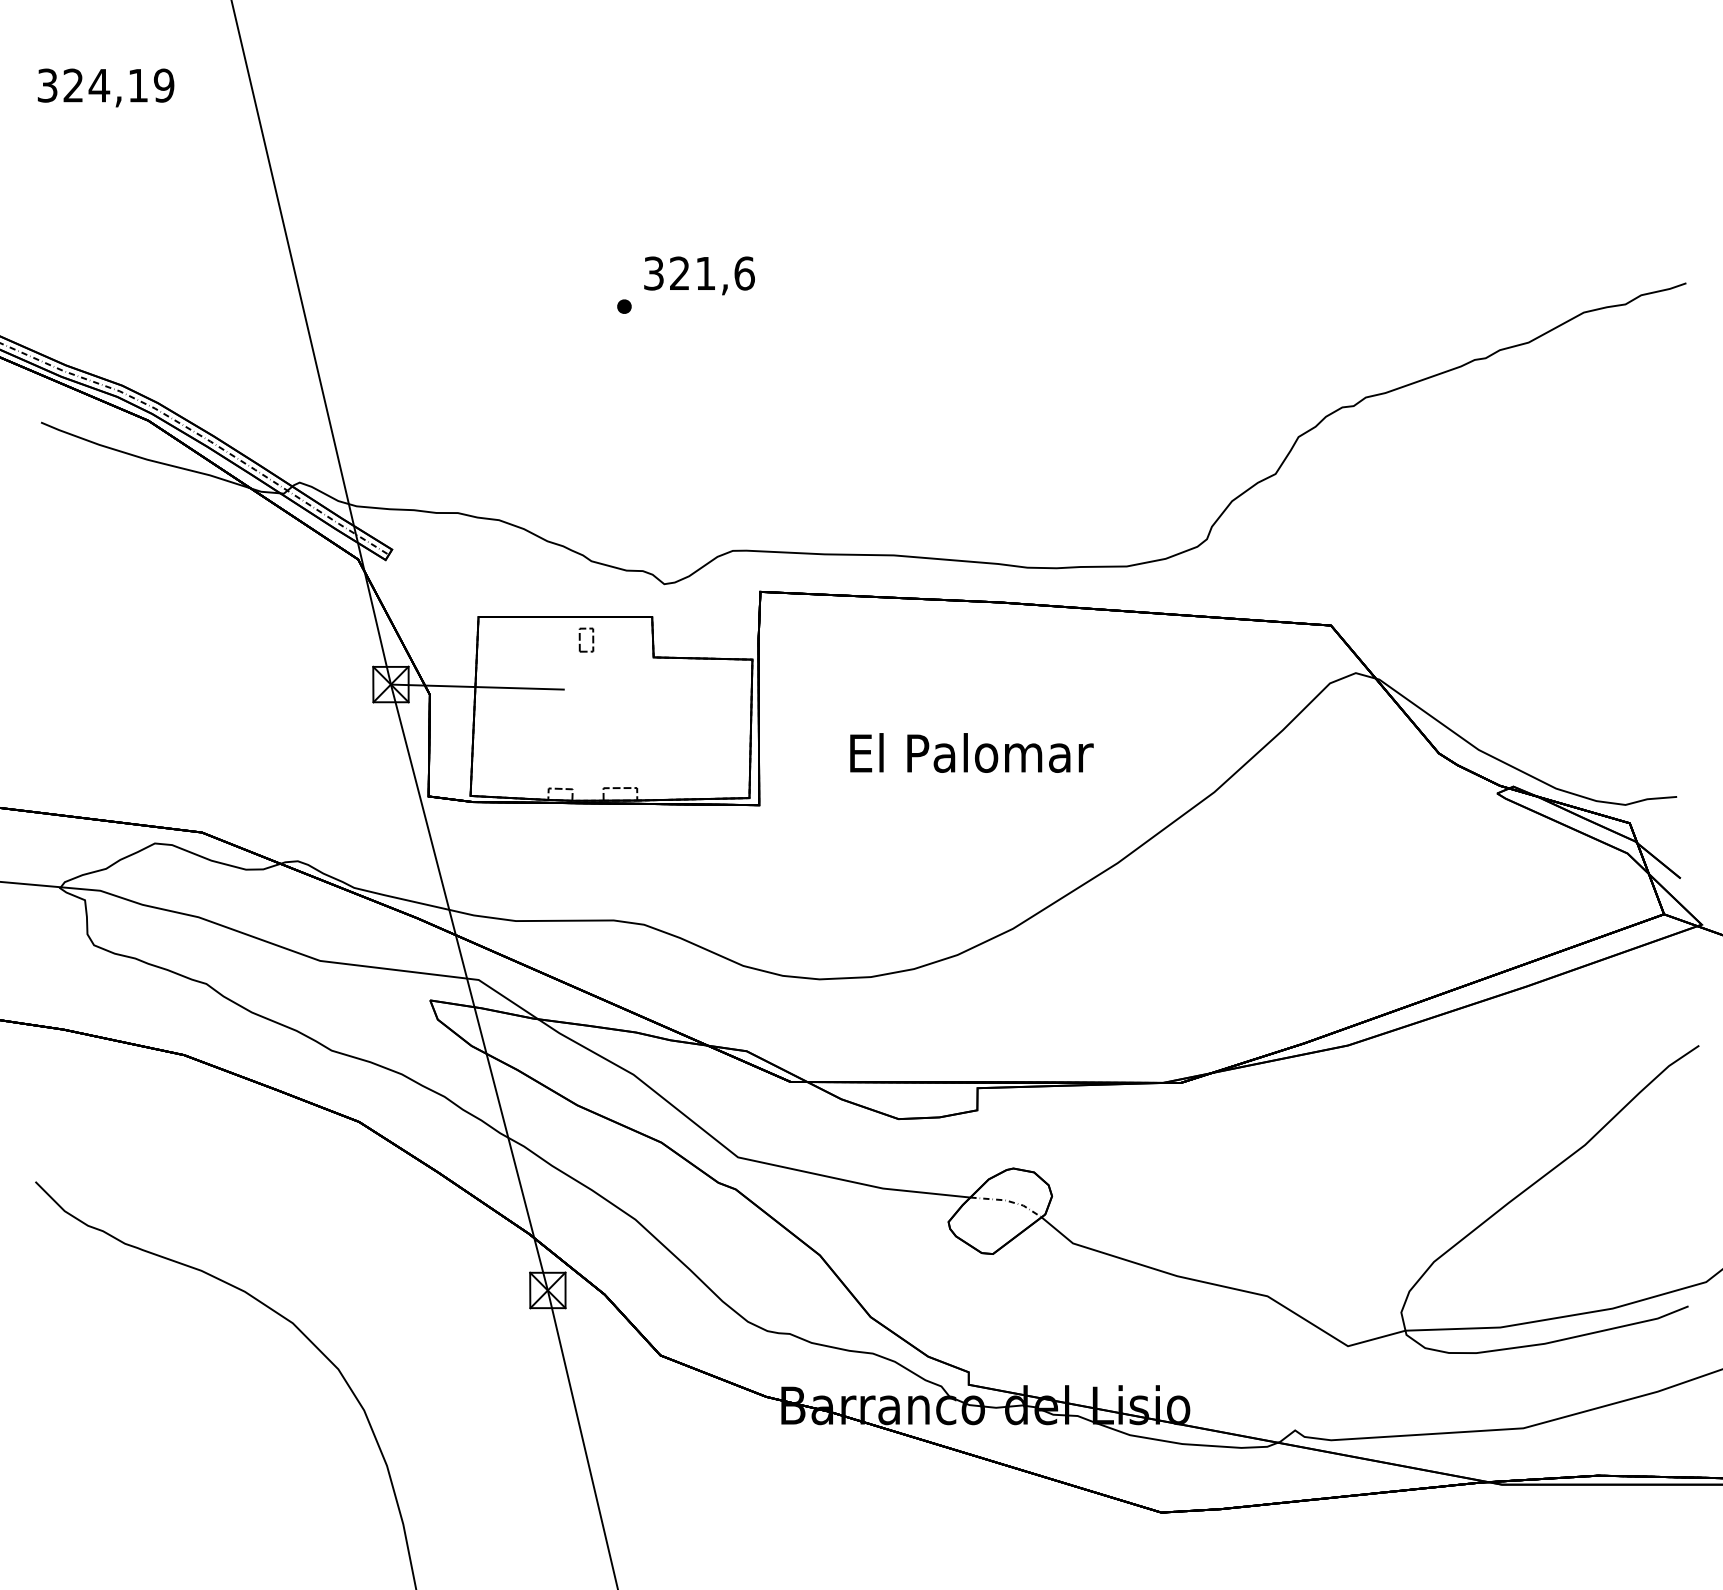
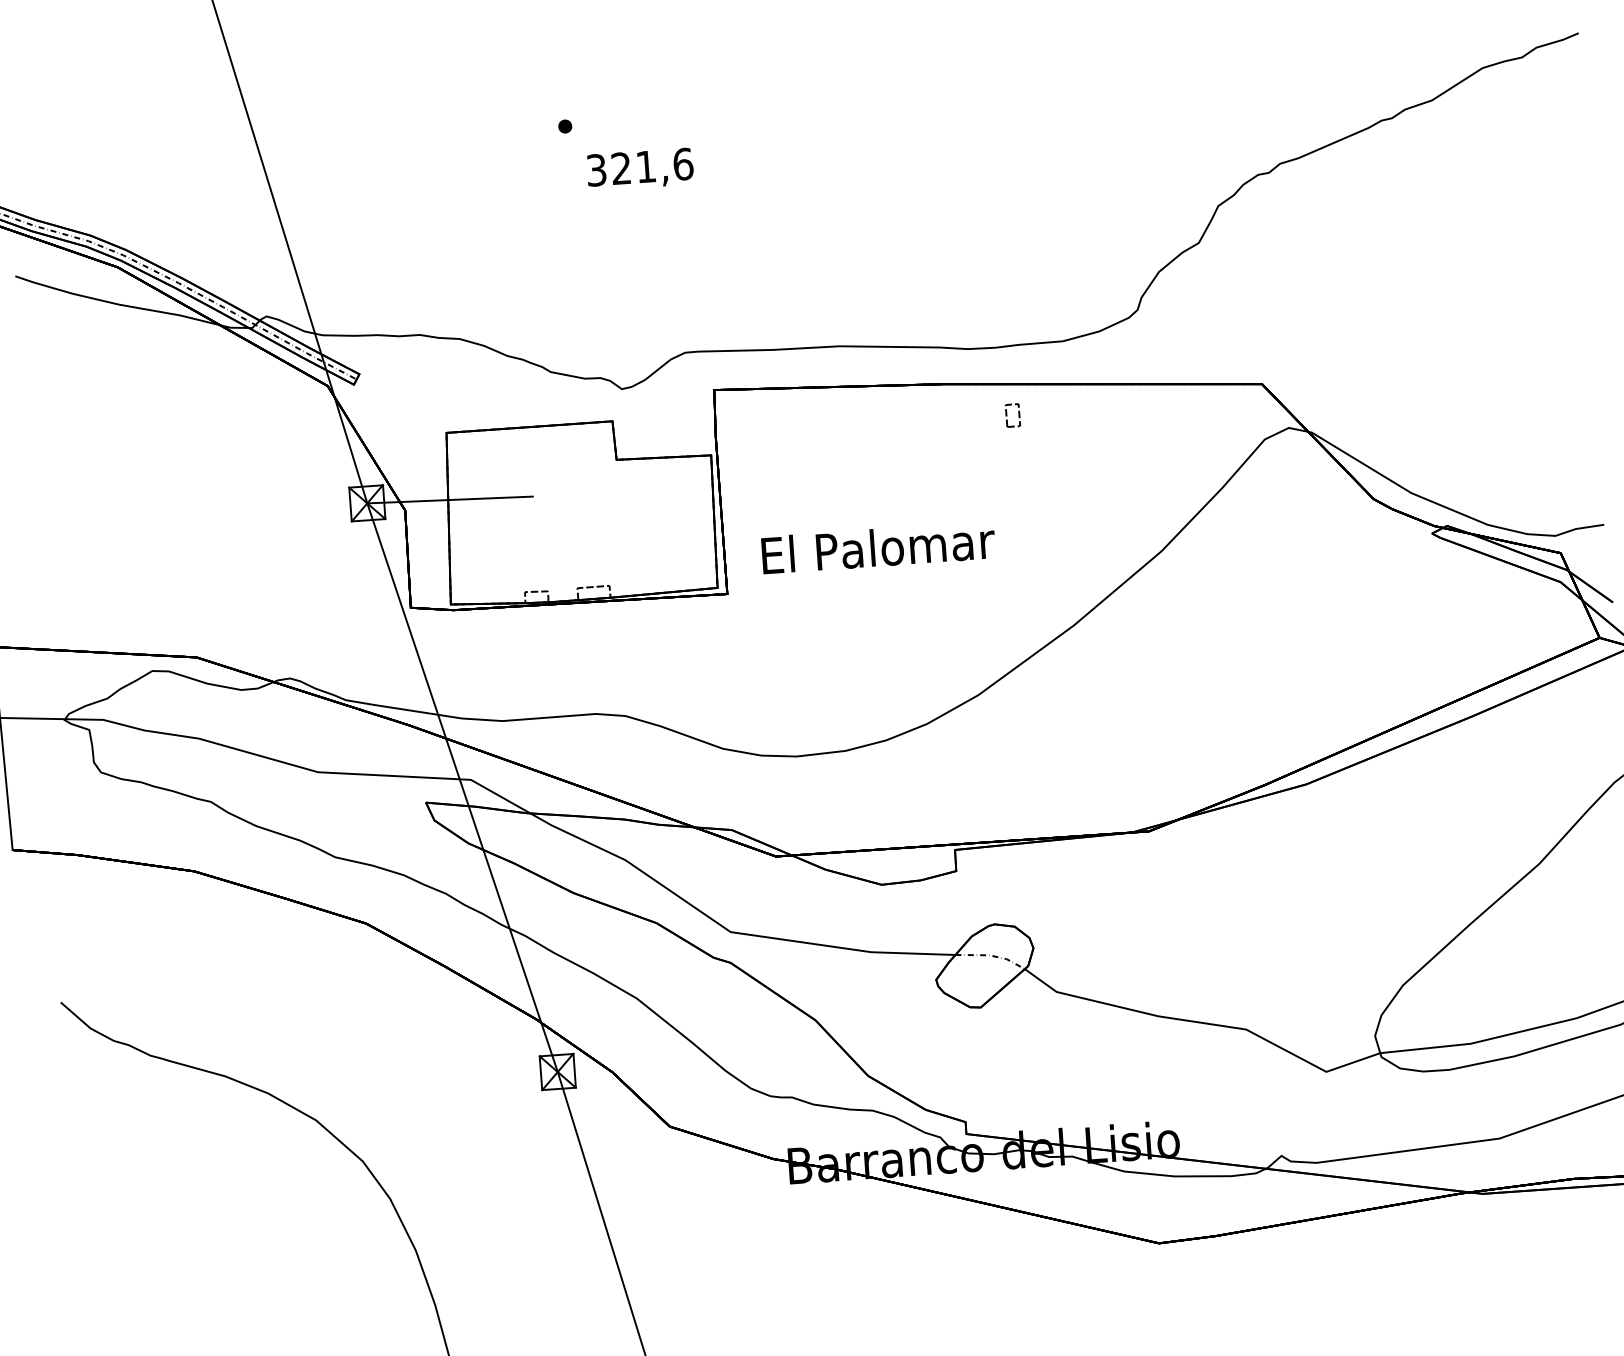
text: (699, 275) -> (640, 169), moved
part: (586, 639) -> (1012, 414), moved
text: (971, 752) -> (878, 547), moved

